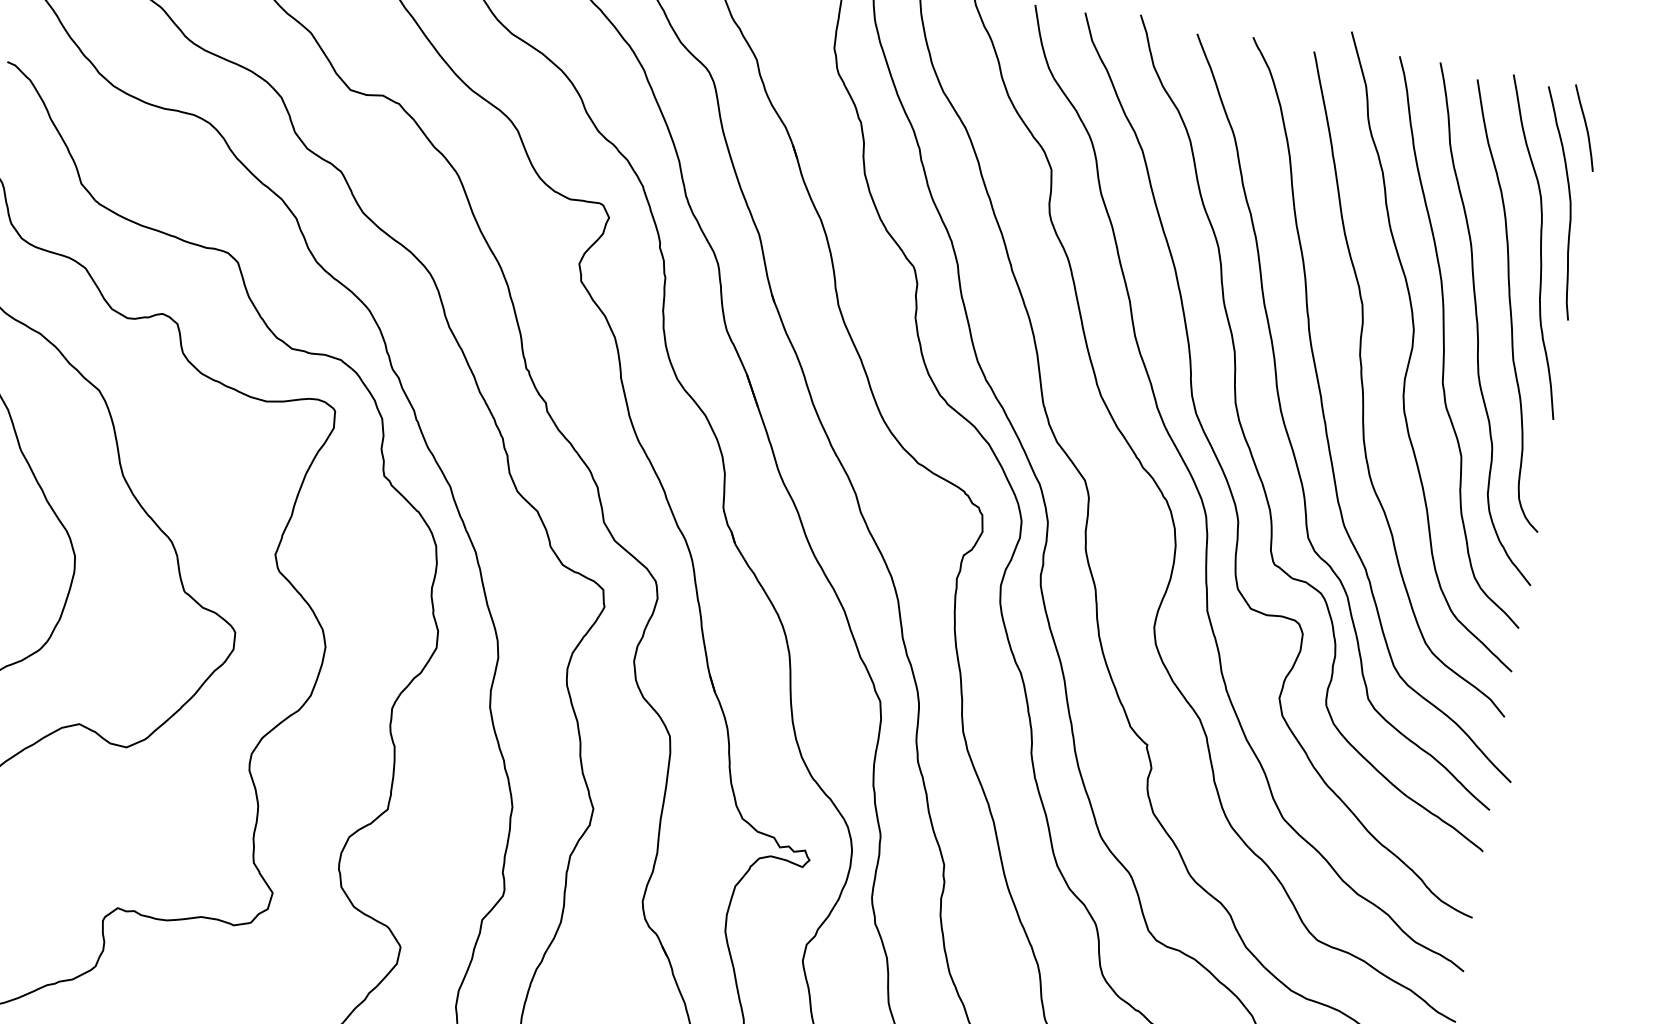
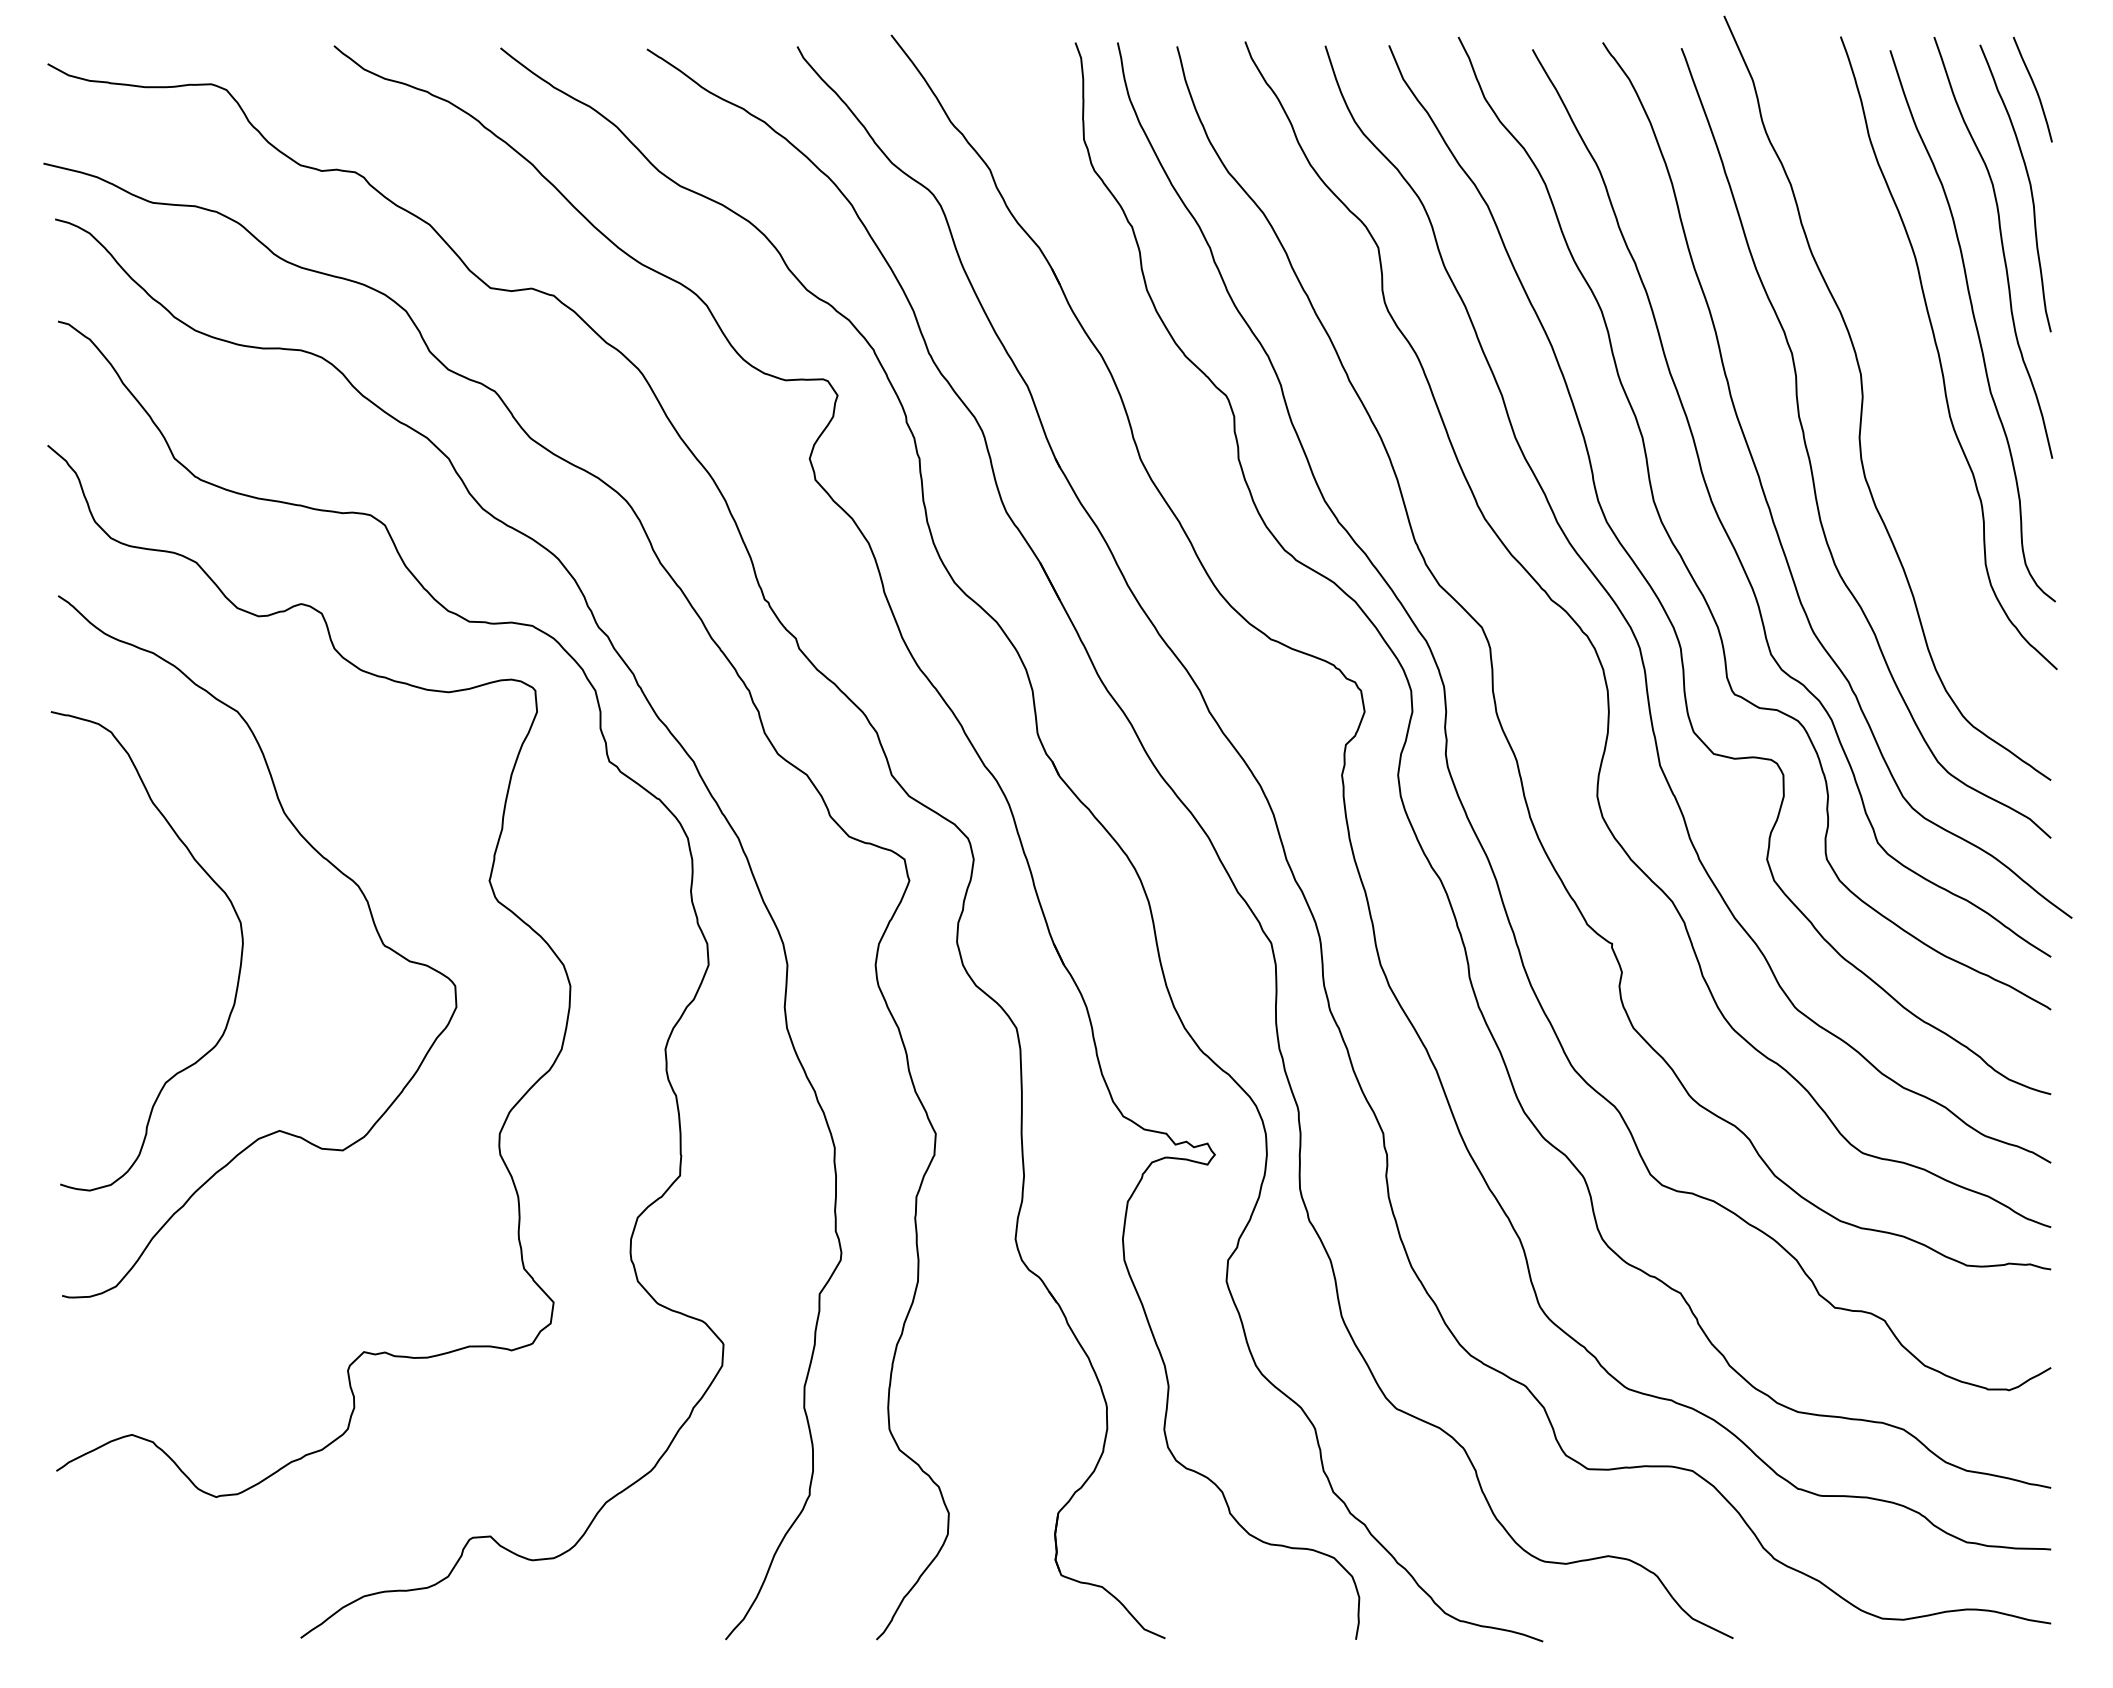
curve: (1444, 340) -> (1901, 381), removed

